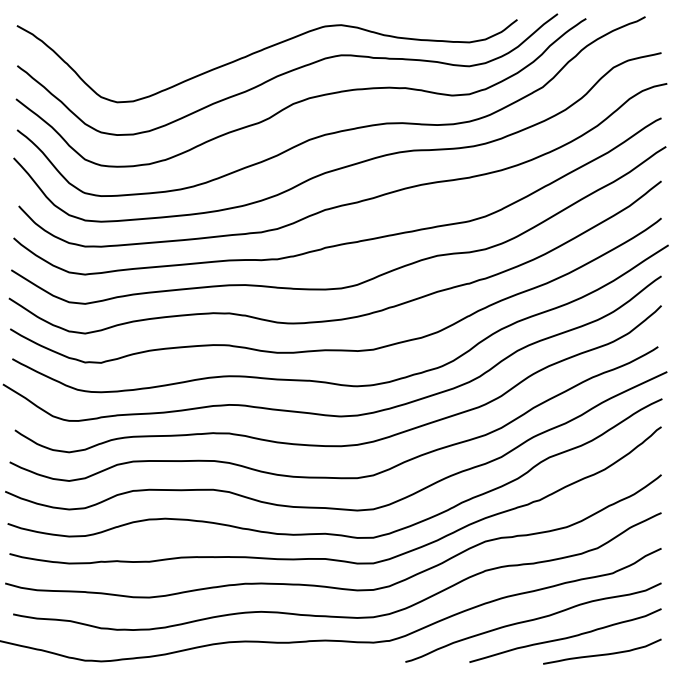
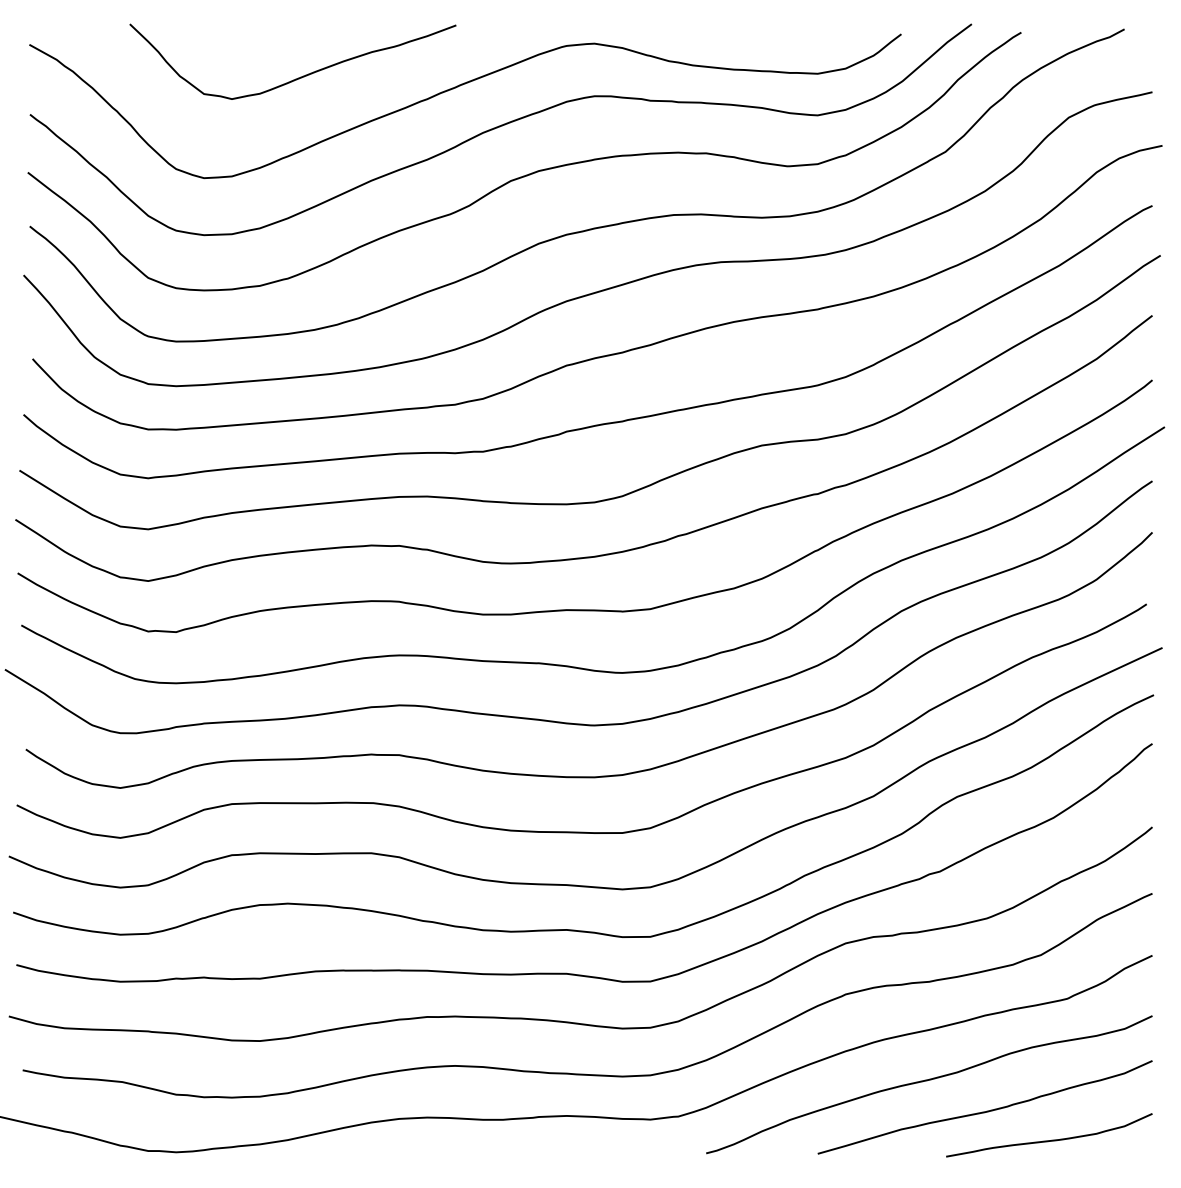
curve: (172, 43) -> (300, 75), added

